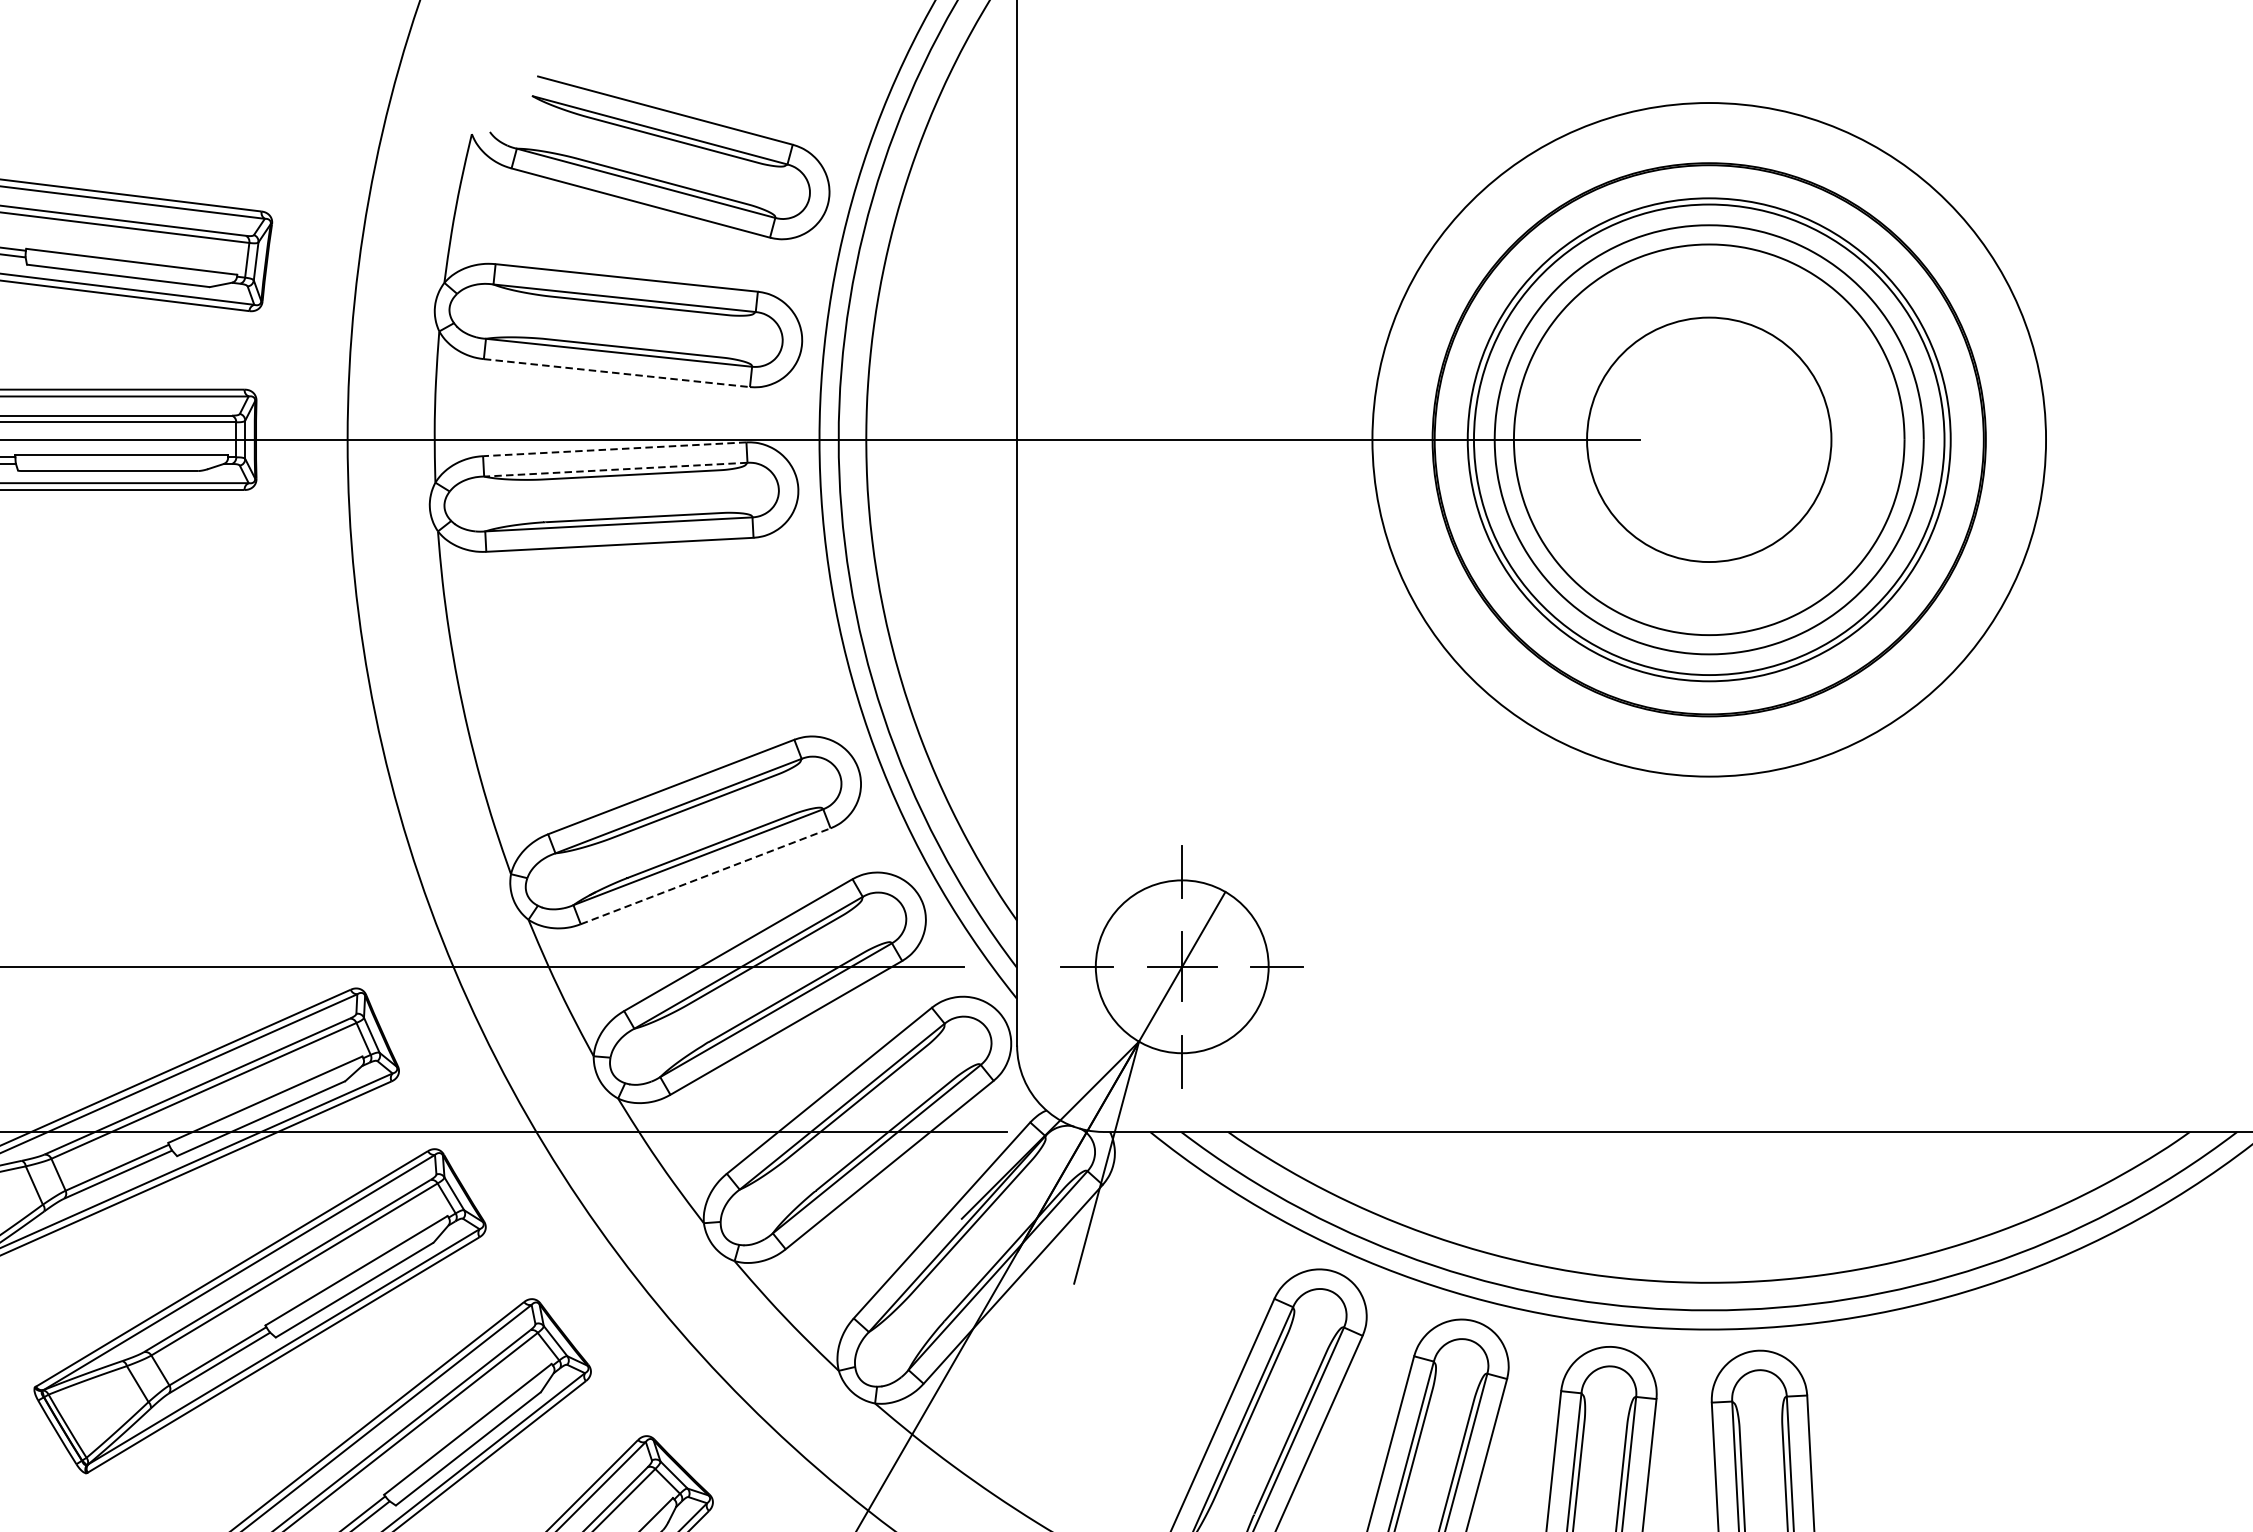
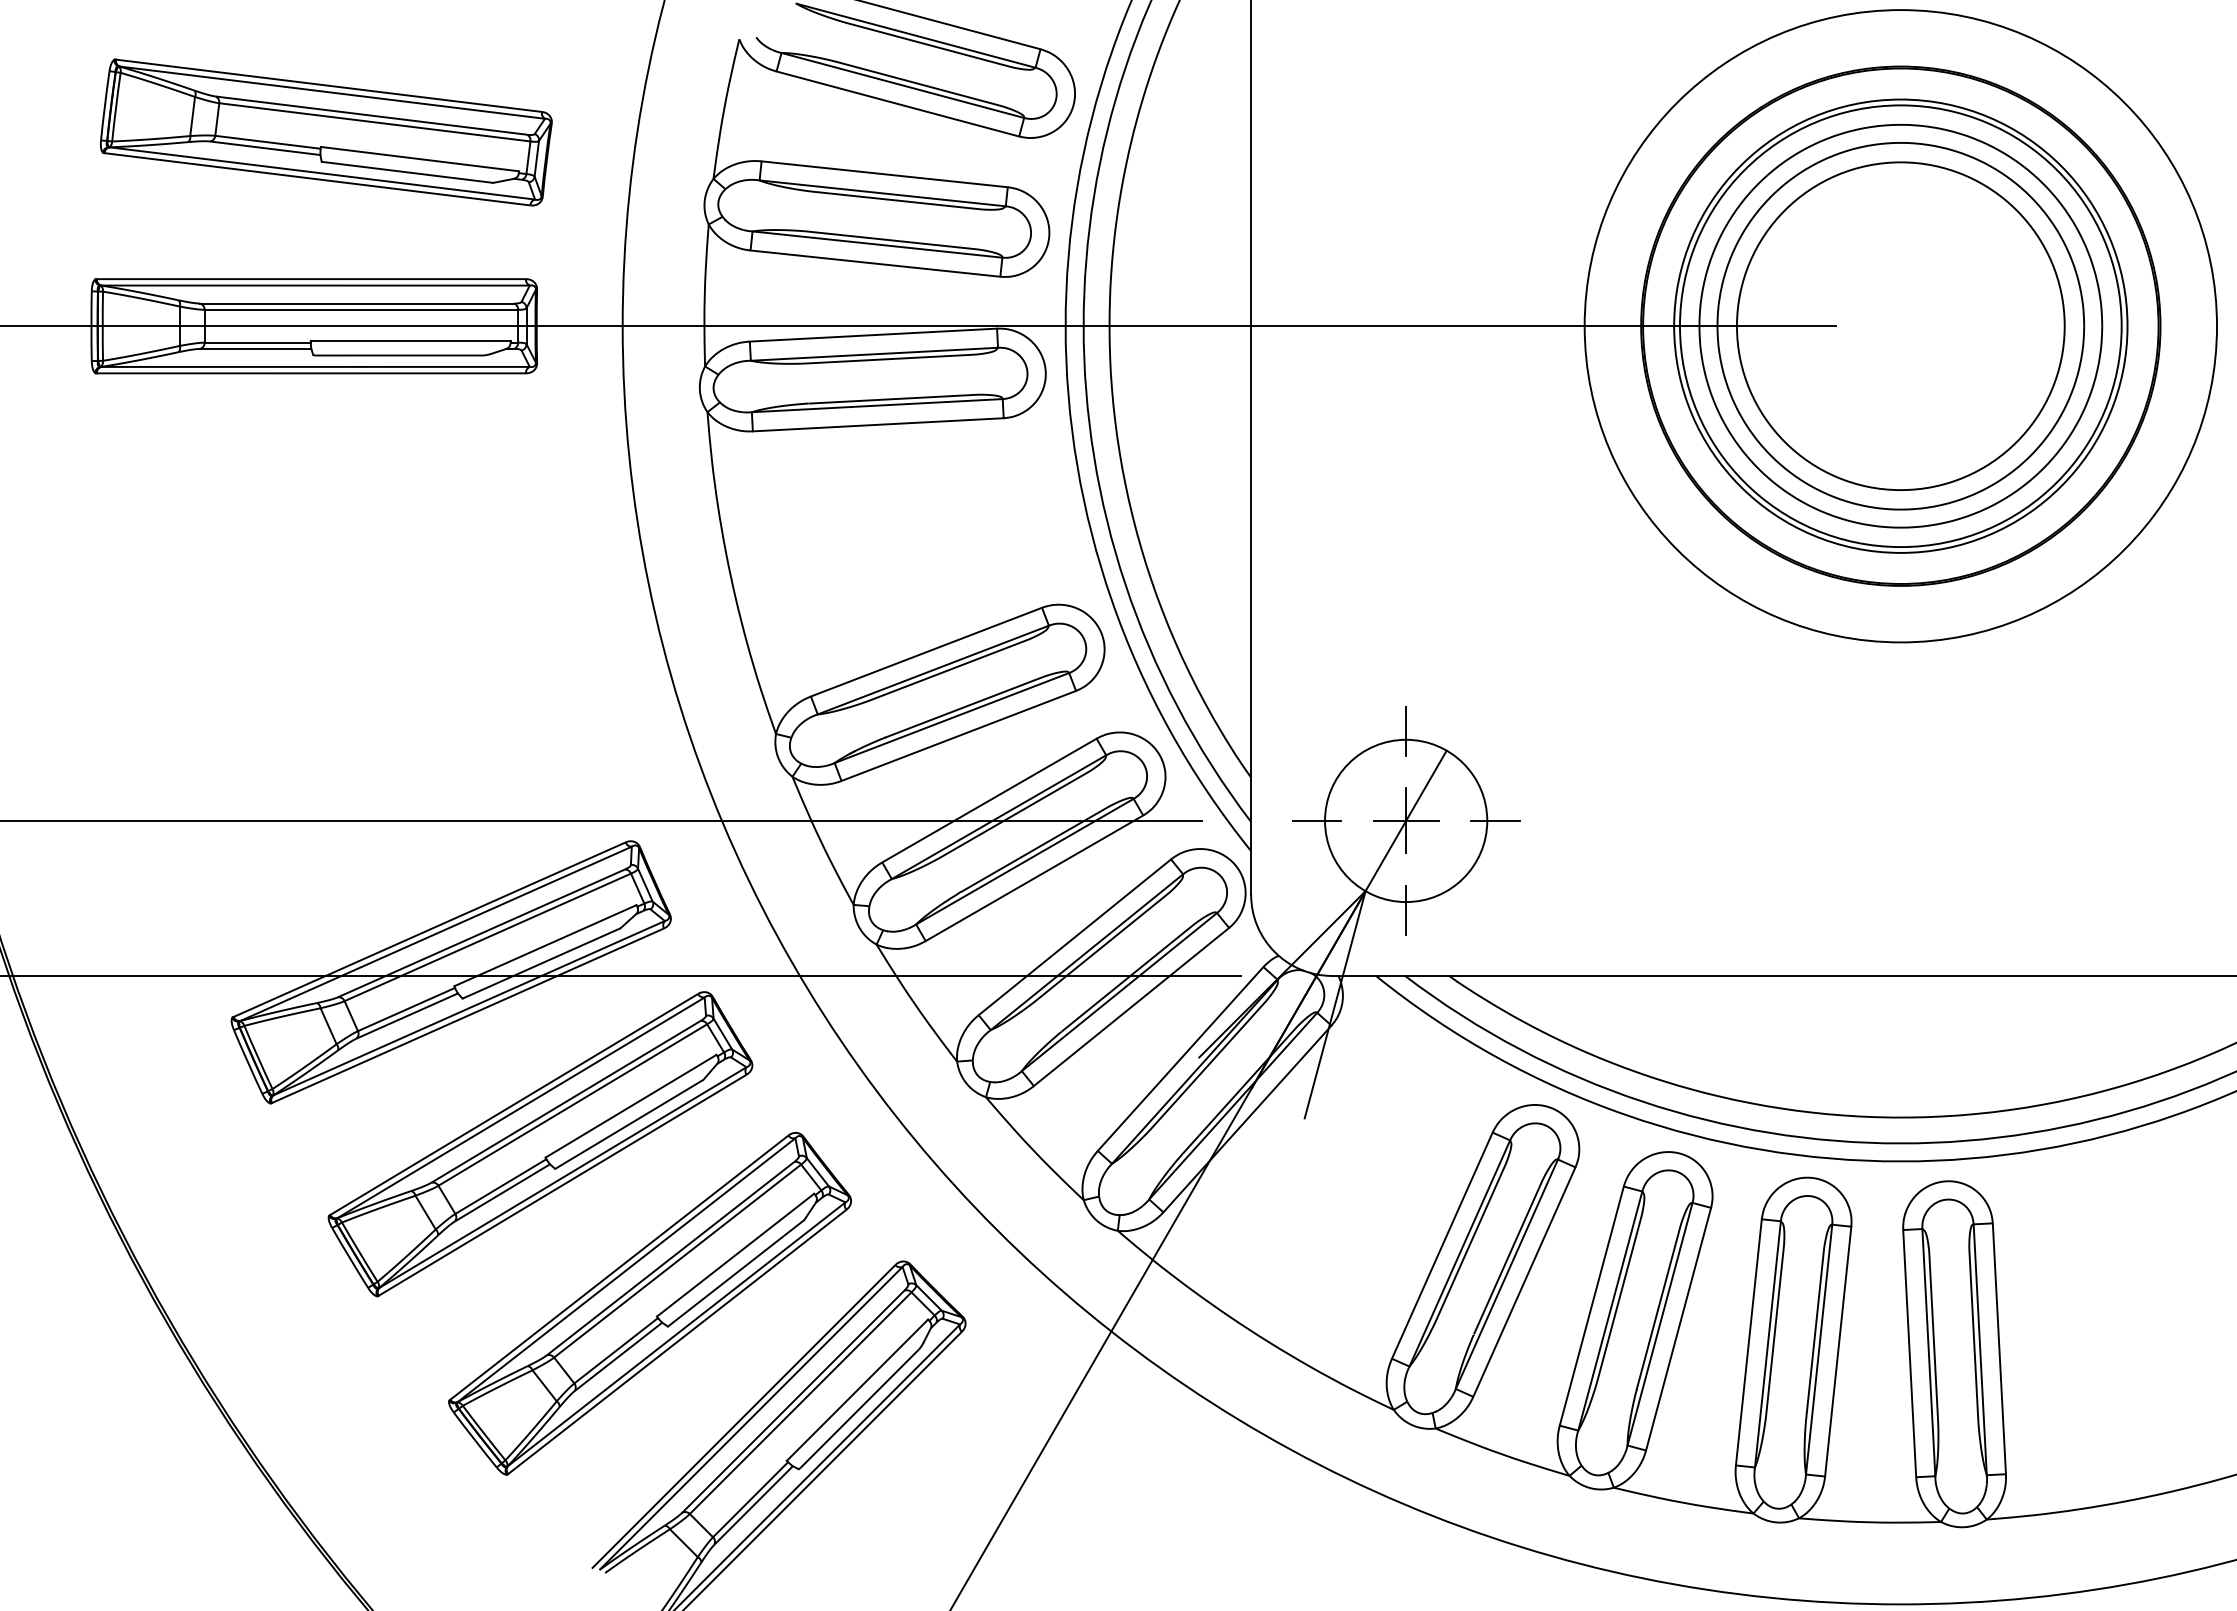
line: (616, 372) -> (875, 263), dashed -> solid
circle: (1708, 440) -> (1900, 326), size x1.43
line: (614, 449) -> (873, 335), dashed -> solid
line: (615, 469) -> (874, 354), dashed -> solid
line: (705, 875) -> (958, 735), dashed -> solid

